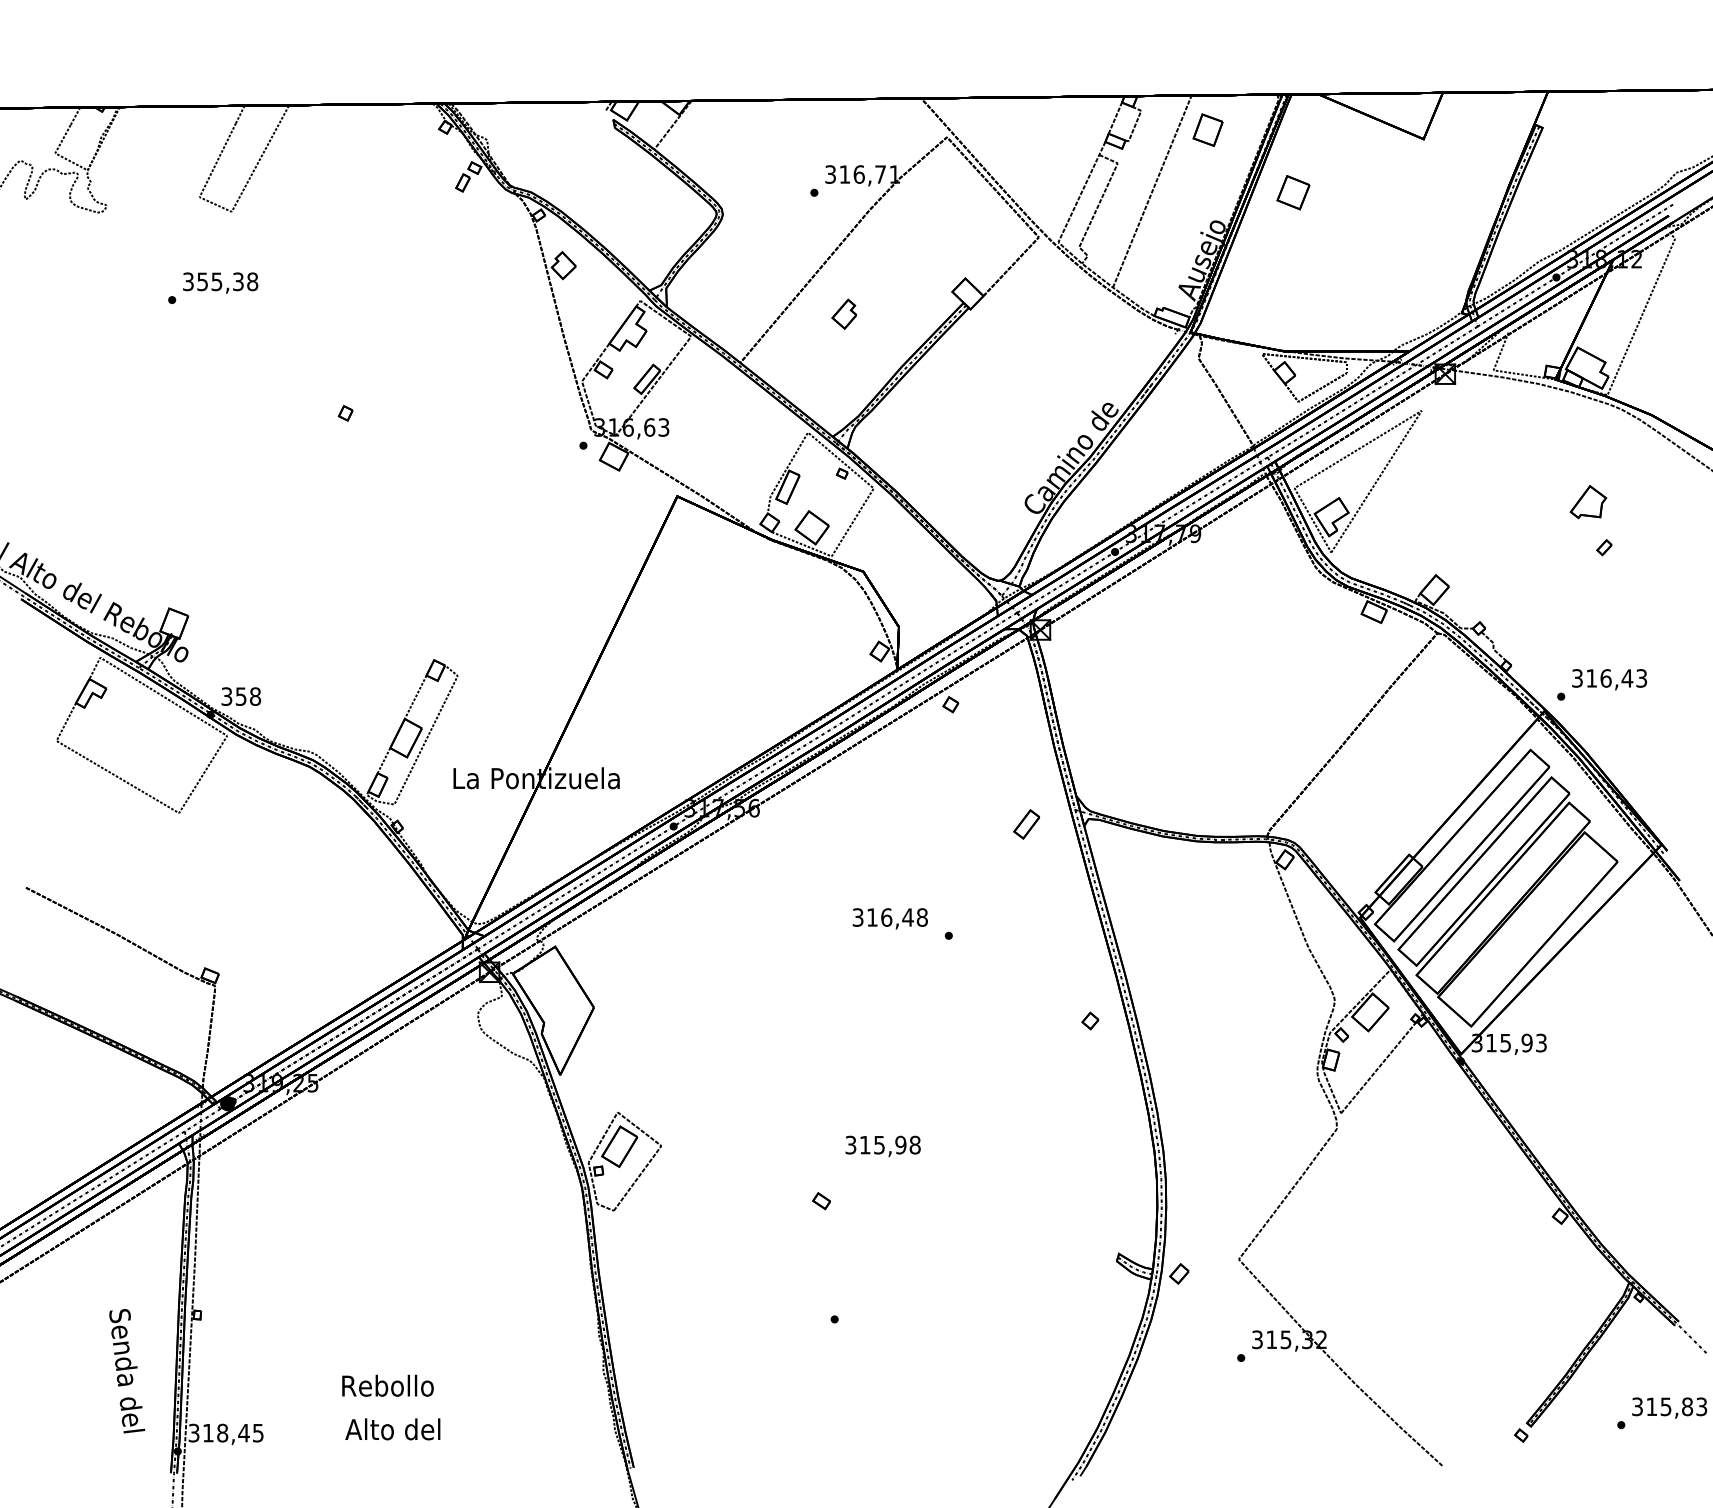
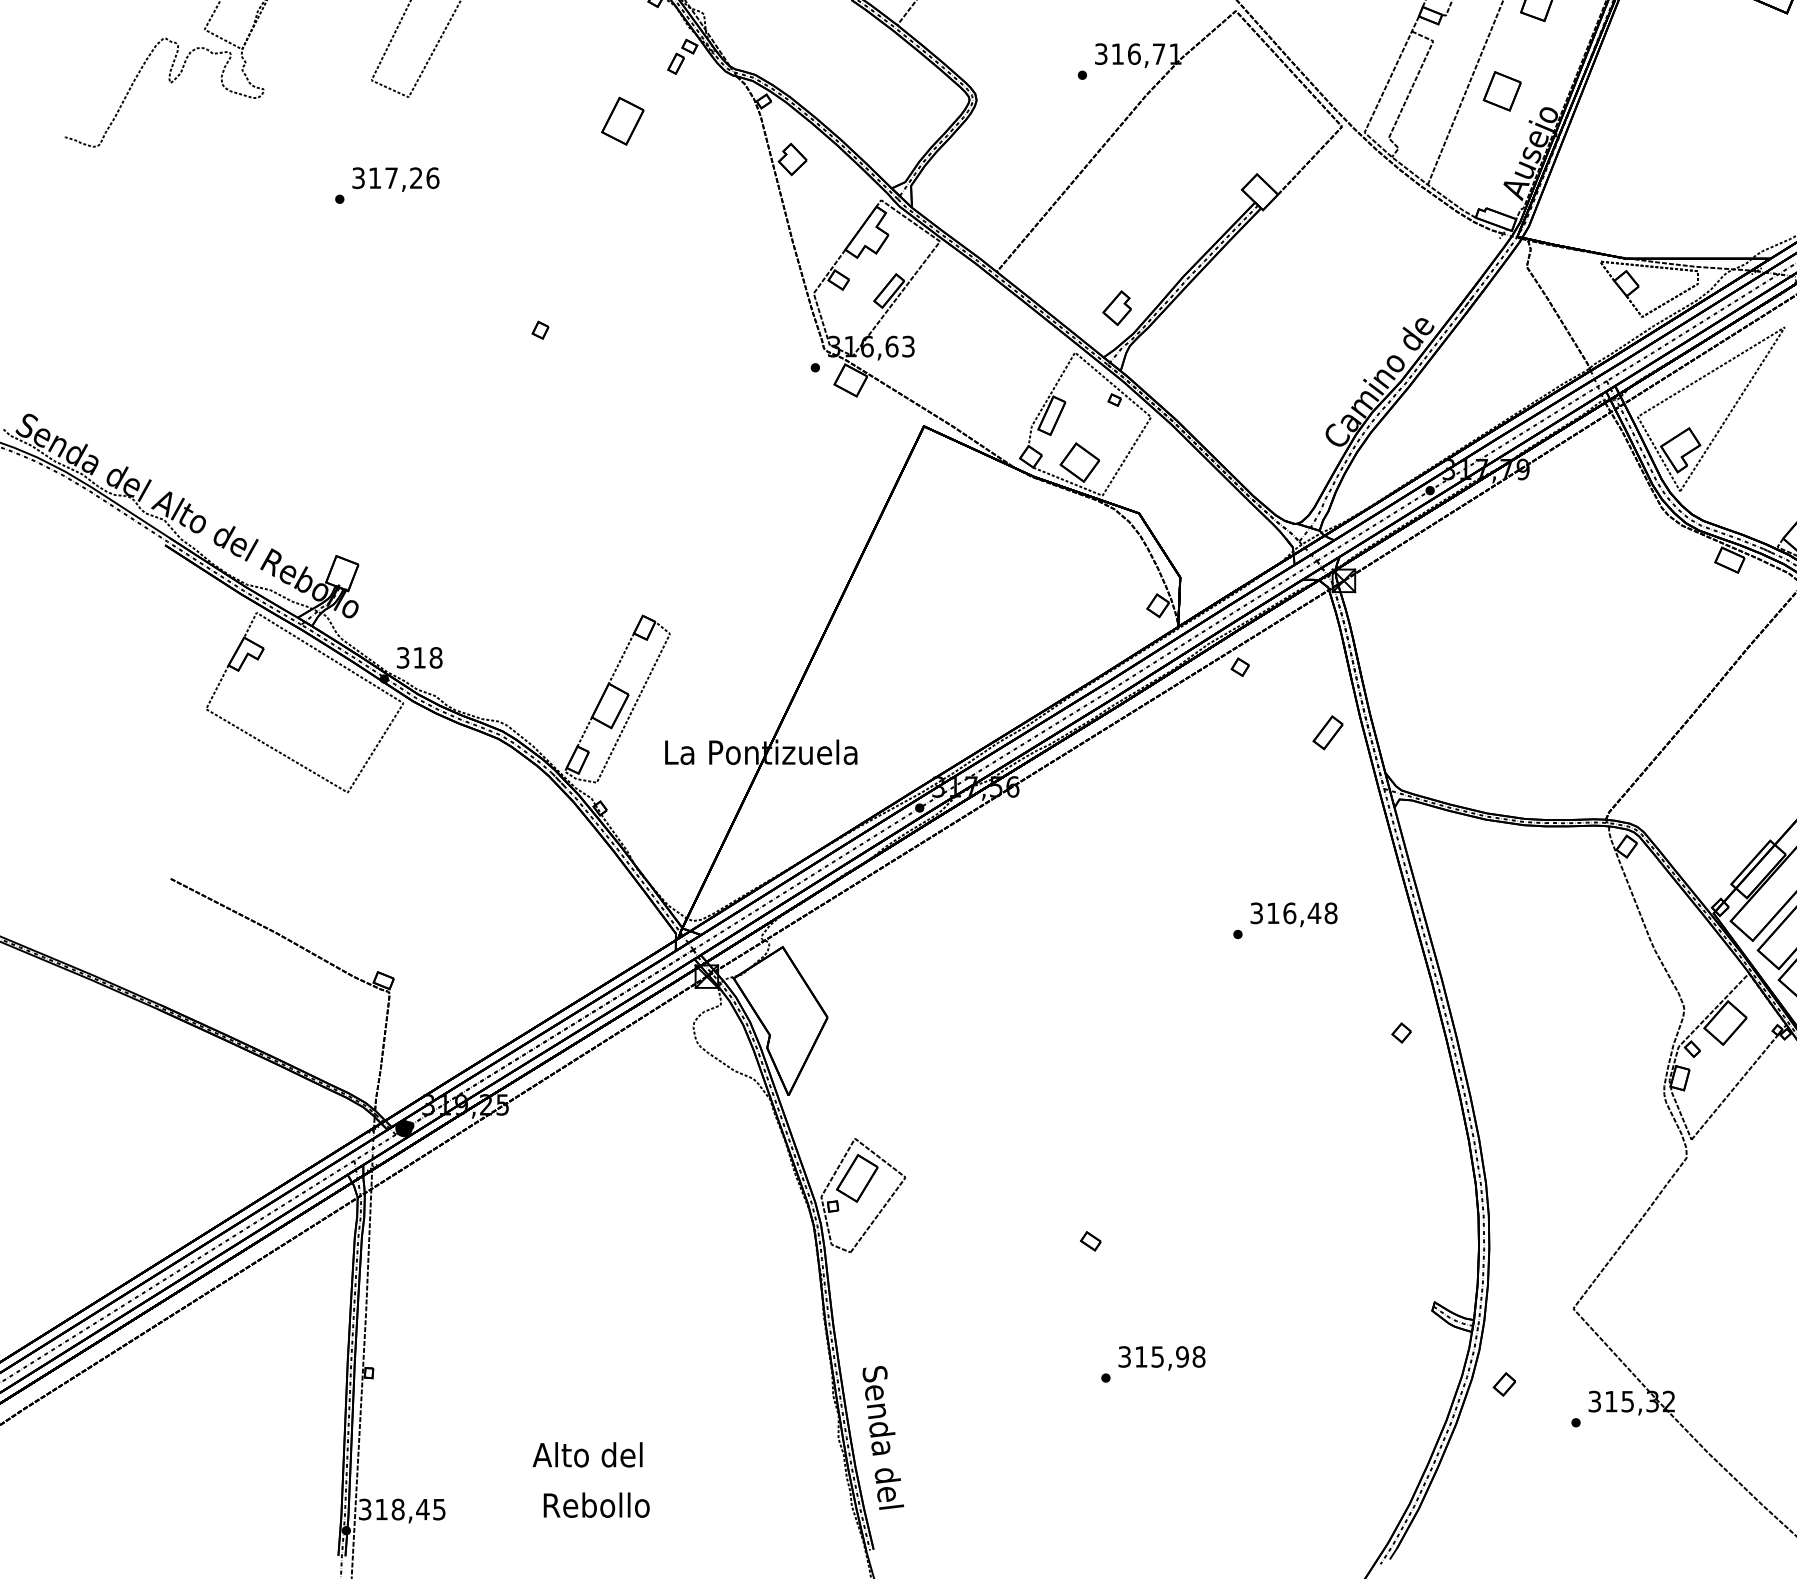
part: (1293, 192) -> (1502, 91), moved
part: (416, 232) -> (622, 121), added
text: (227, 281) -> (403, 177), 355,38 -> 317,26
part: (844, 313) -> (1117, 307), moved
text: (240, 696) -> (418, 657), 358 -> 318
part: (1026, 824) -> (1327, 732), moved
text: (889, 918) -> (1293, 914), moved
text: (882, 1146) -> (1161, 1358), moved
part: (1179, 1273) -> (1504, 1383), moved
text: (127, 1371) -> (883, 1438), moved
text: (386, 1385) -> (587, 1454), Rebollo -> Alto del
text: (392, 1429) -> (594, 1505), Alto del -> Rebollo

